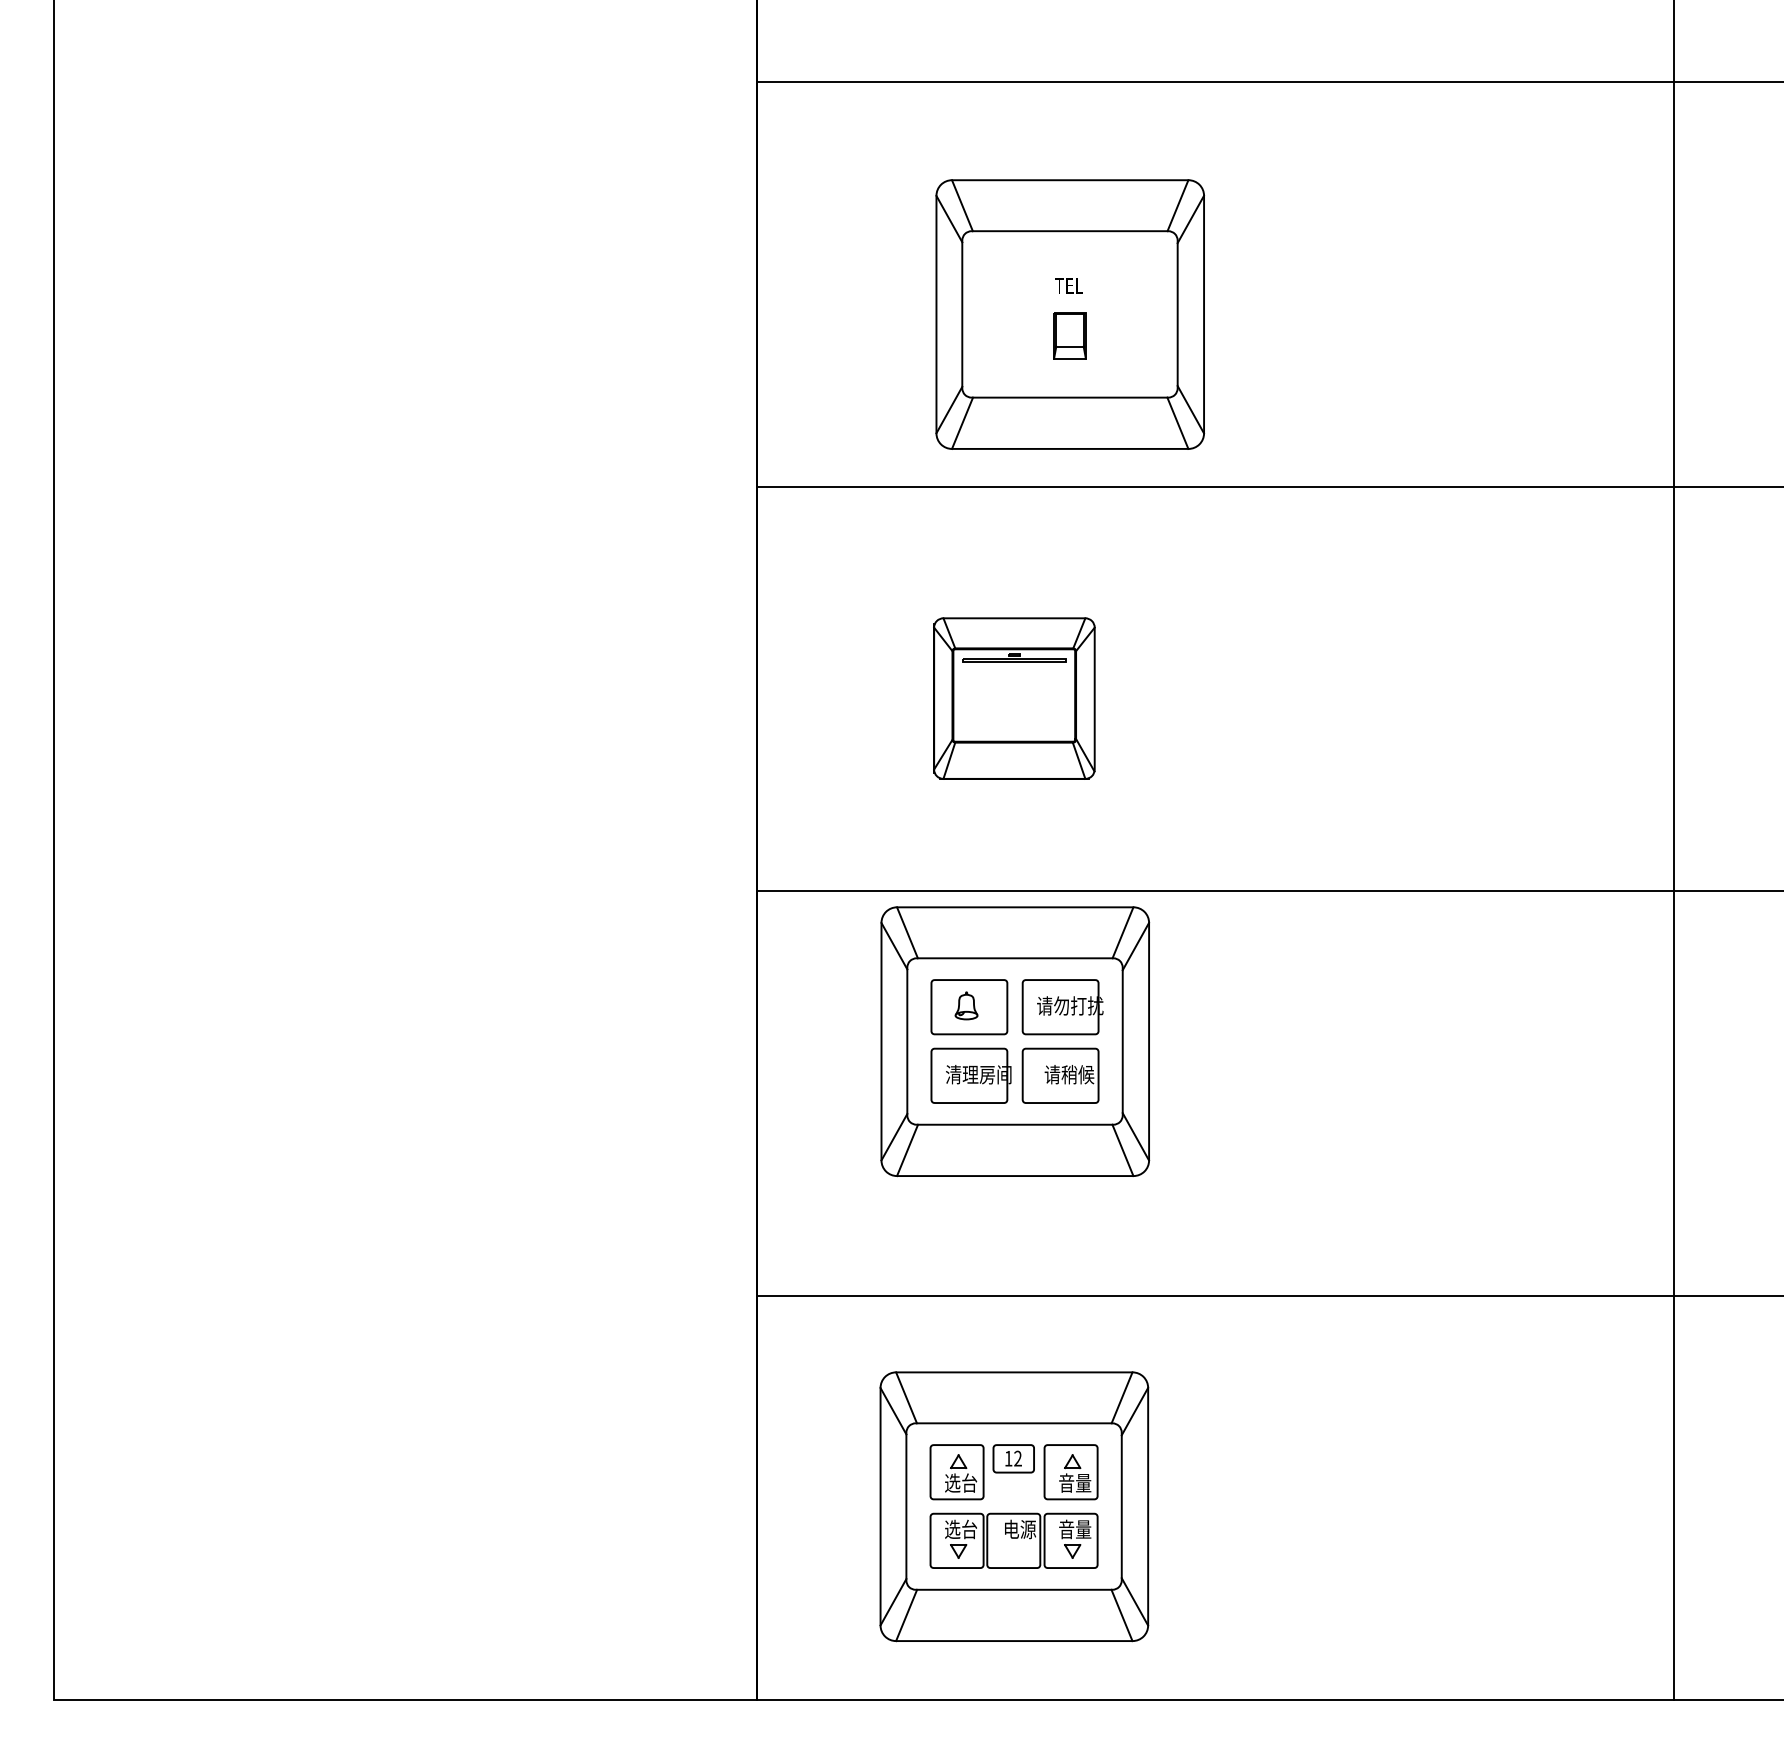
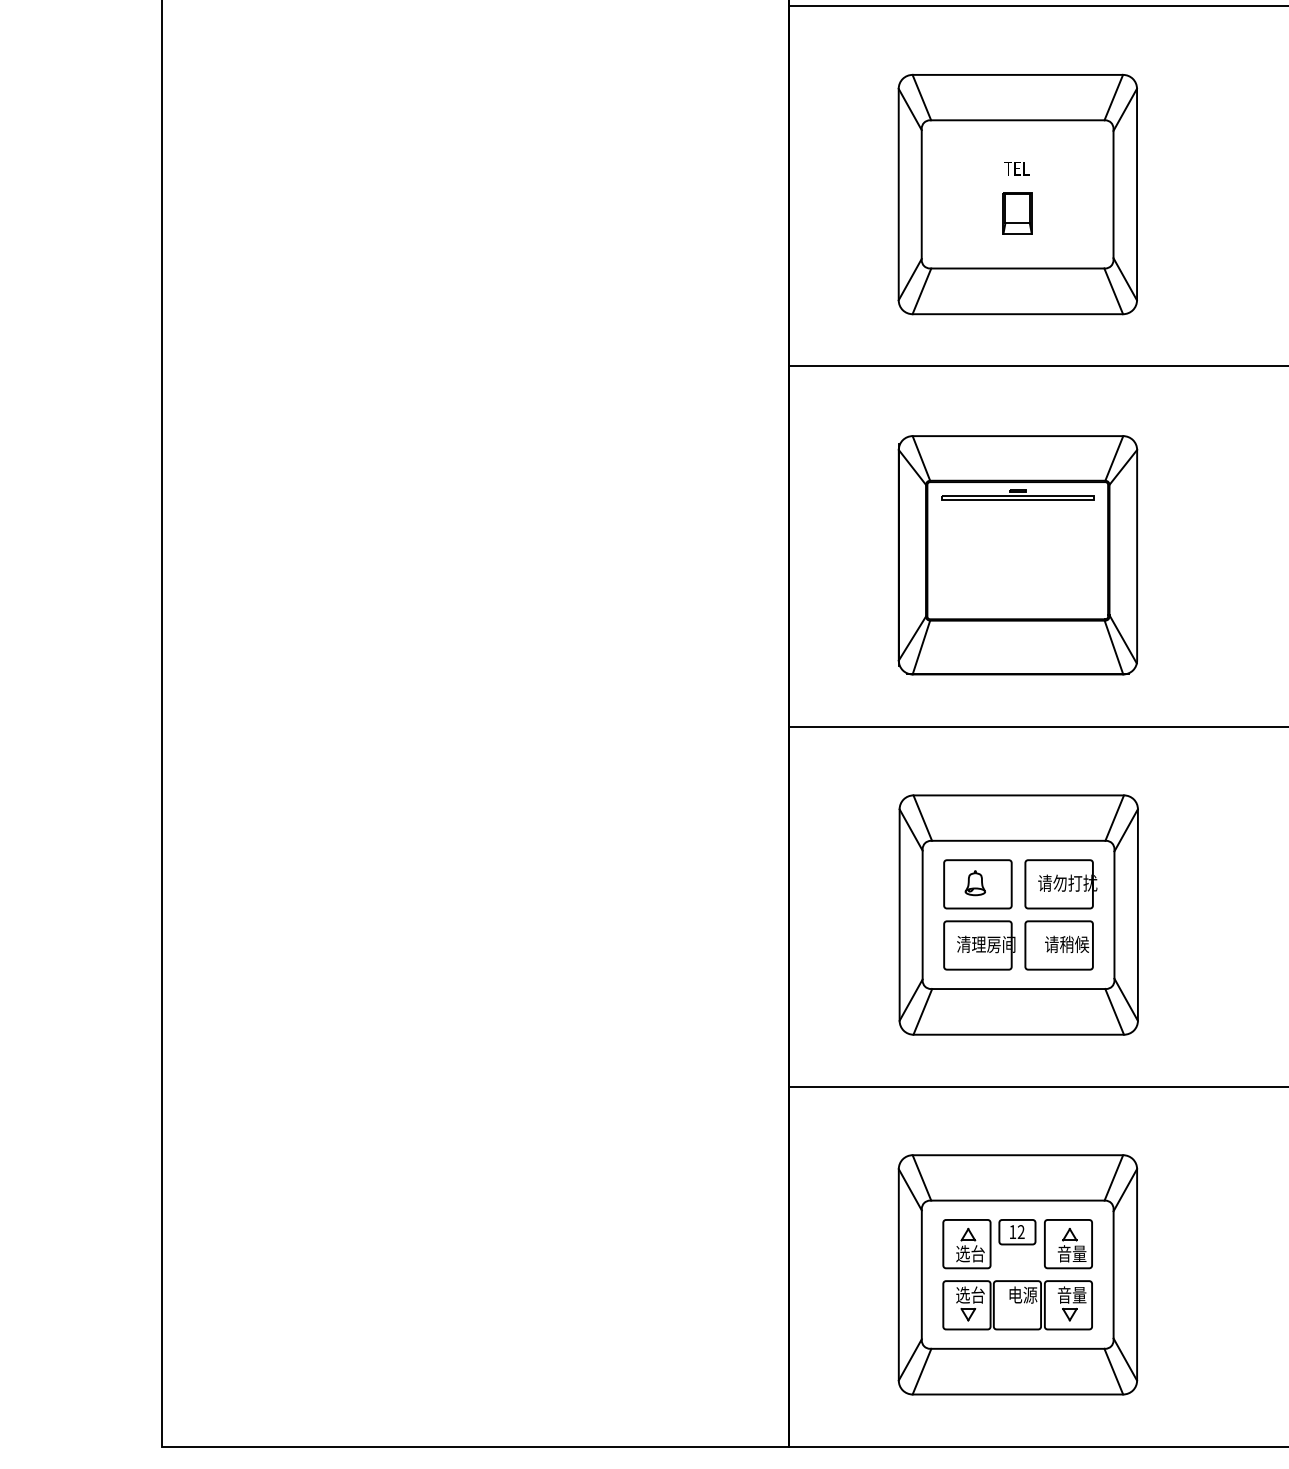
part: (1070, 314) -> (1018, 194), moved
part: (1014, 698) -> (1018, 555), size x1.67
part: (1015, 1041) -> (1018, 914), moved

